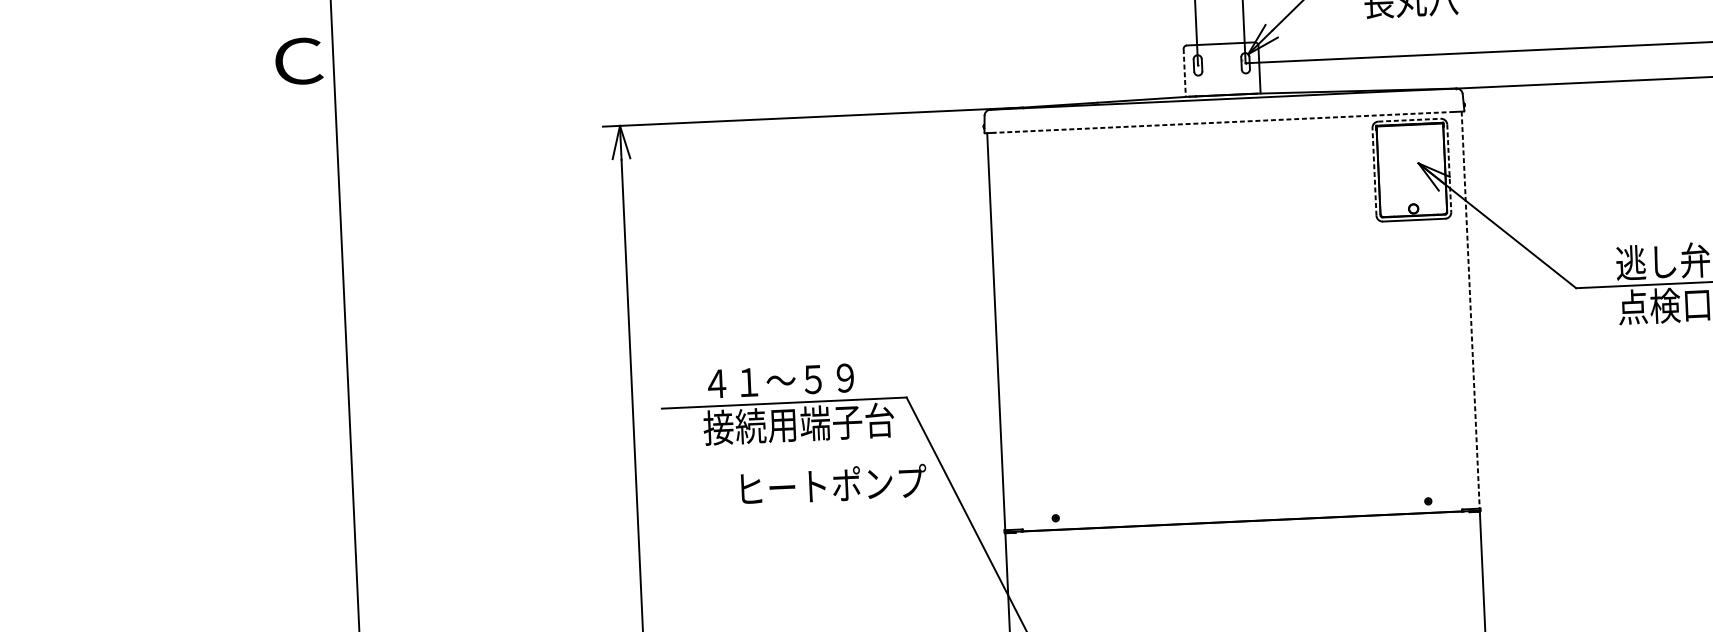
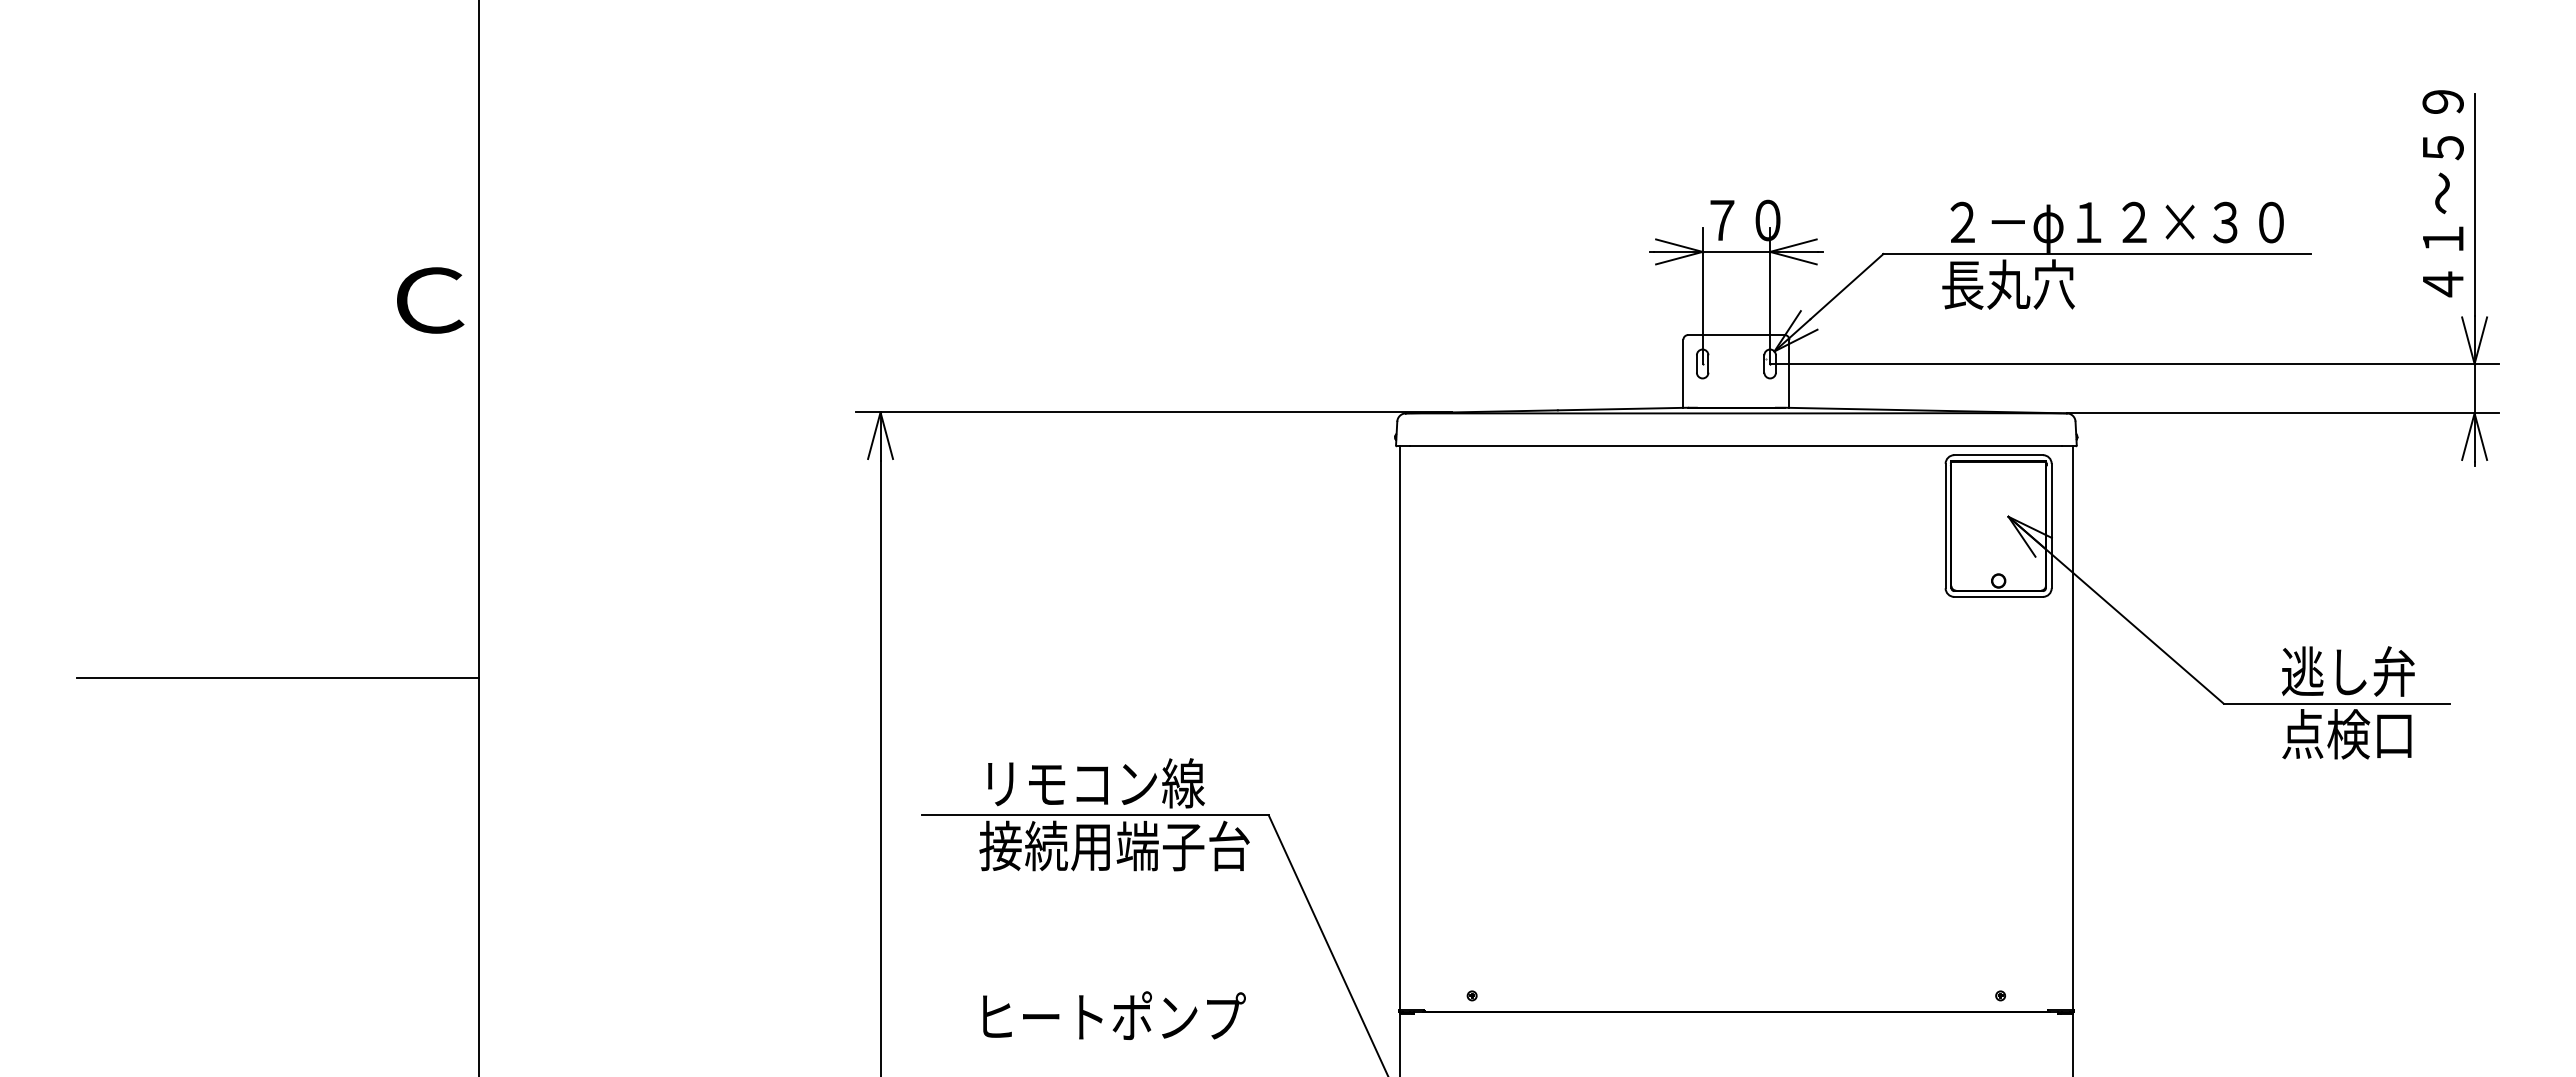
line: (1184, 72) -> (1683, 373), dashed -> solid
line: (1410, 120) -> (1999, 455), dashed -> solid
line: (1224, 122) -> (1736, 446), dashed -> solid
line: (1449, 168) -> (2051, 526), dashed -> solid
line: (1374, 171) -> (1945, 525), dashed -> solid
line: (1470, 309) -> (2072, 727), dashed -> solid
line: (204, 332) -> (278, 678), added
text: (784, 380) -> (1096, 783), ４１～５９ -> リモコン線
text: (834, 484) -> (1114, 1015), moved

